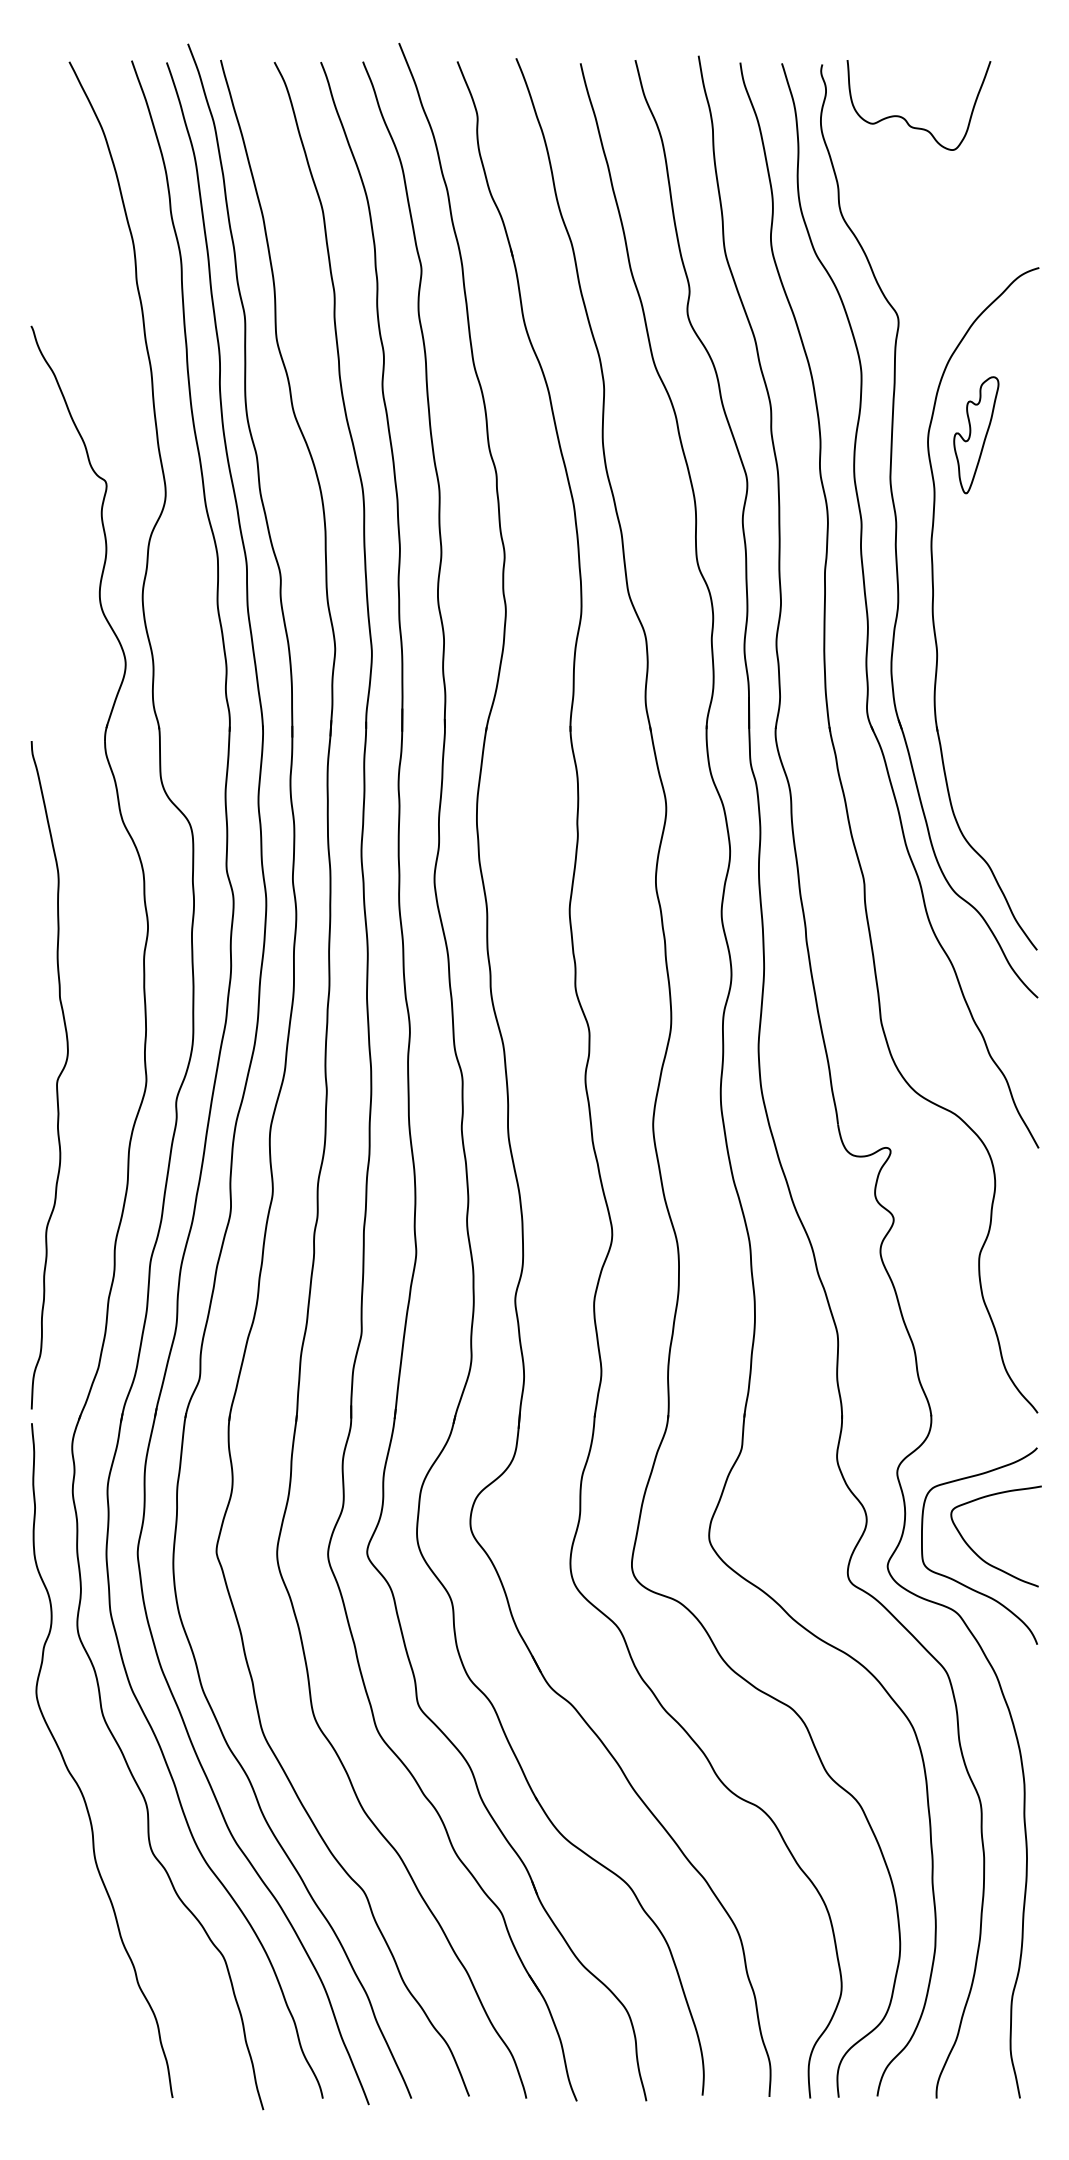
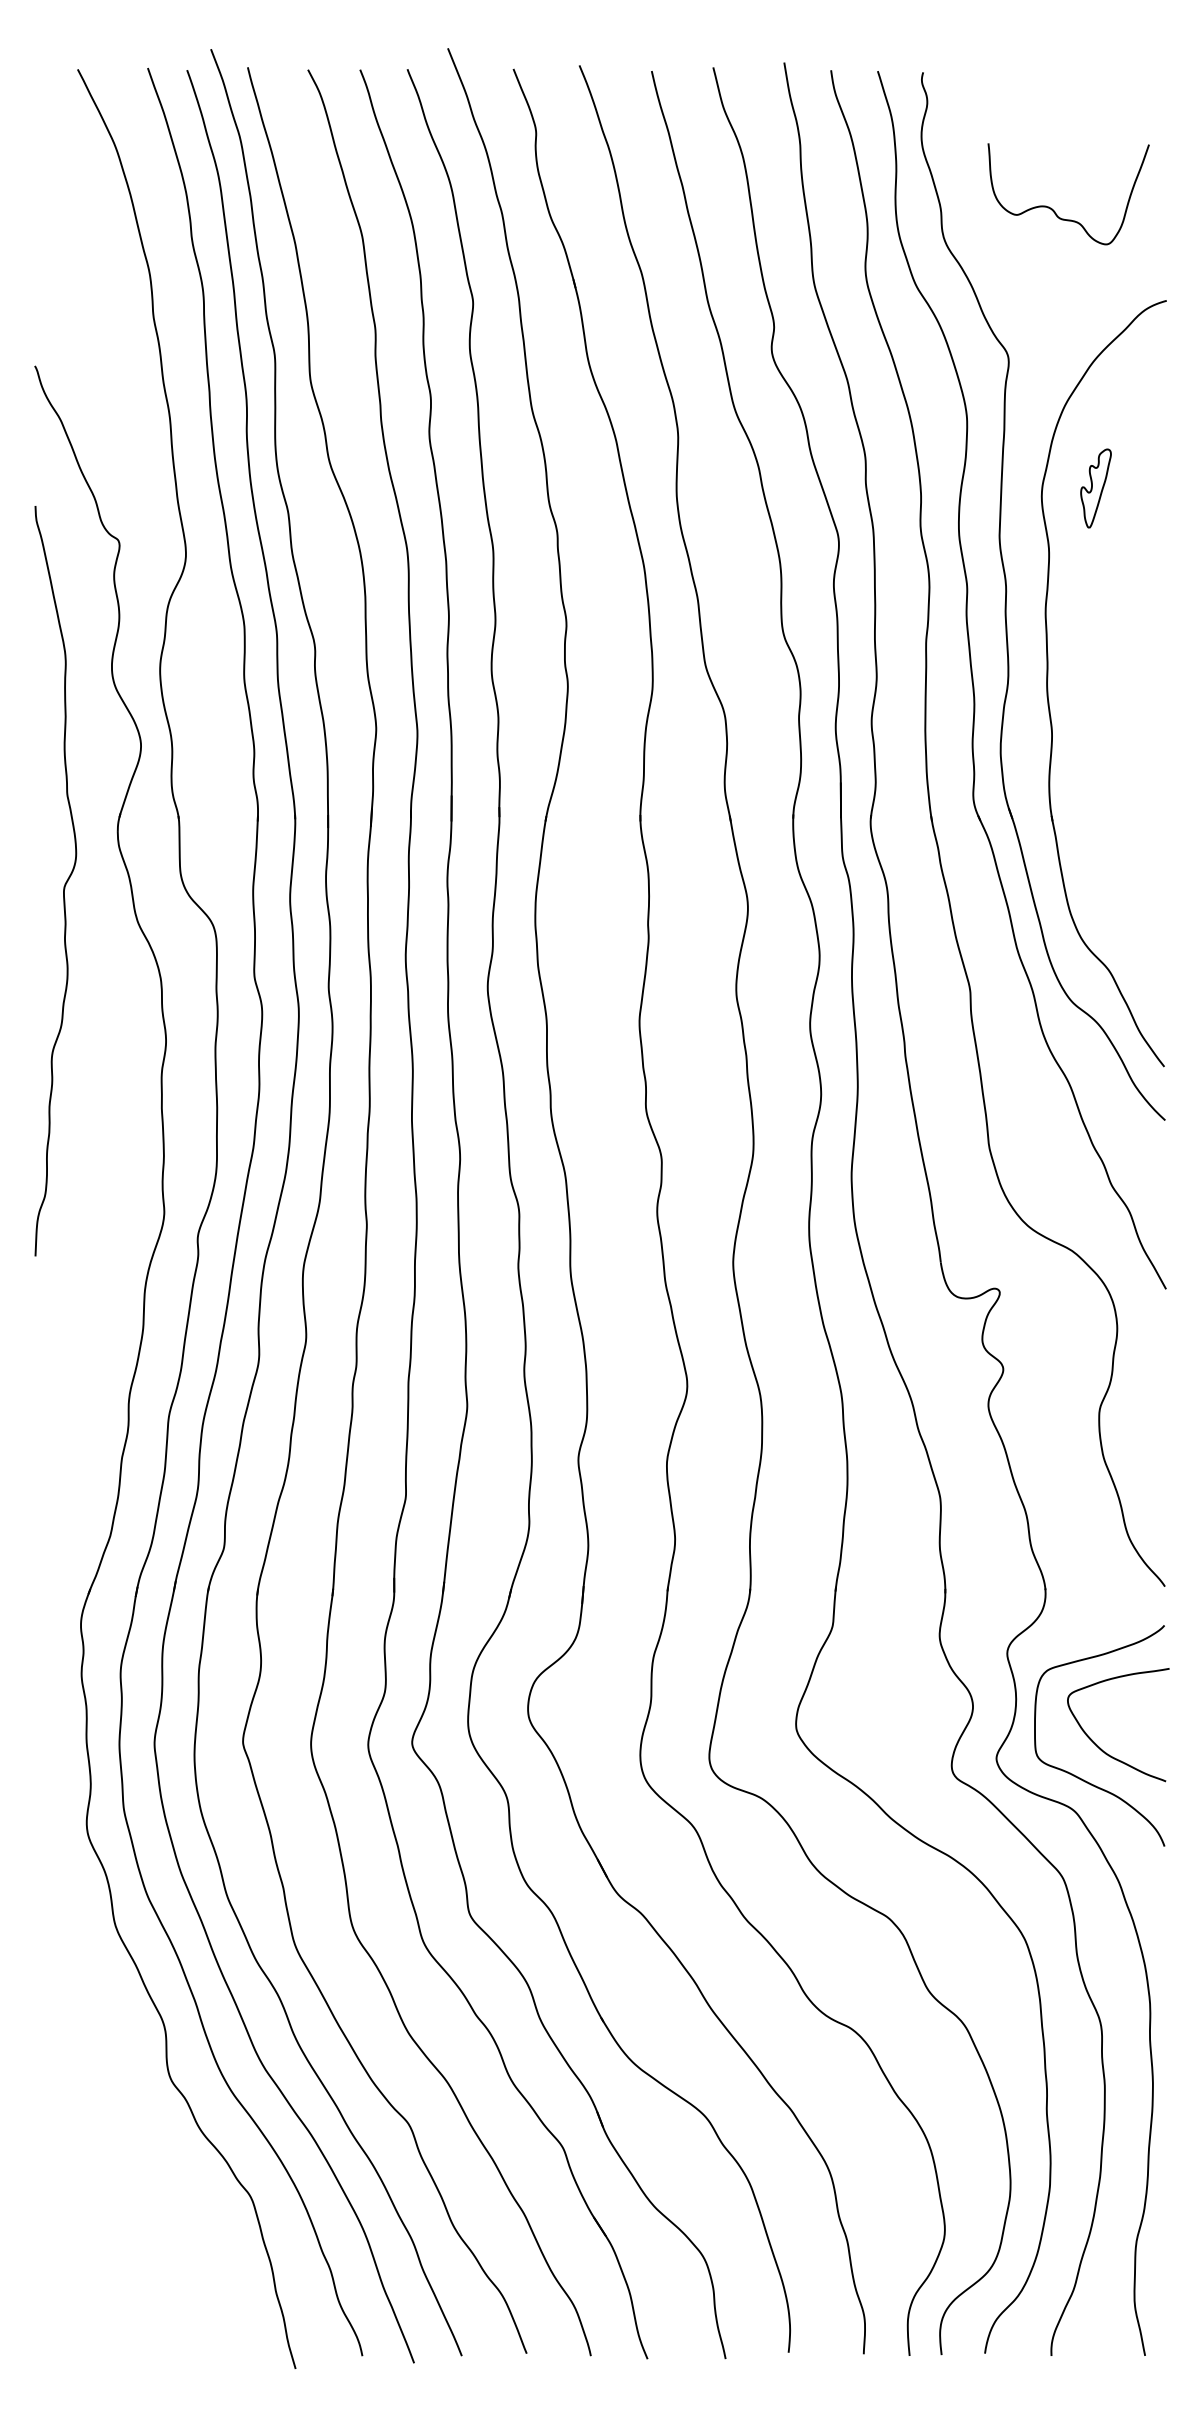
curve: (905, 118) -> (1053, 209), moved
part: (975, 435) -> (1095, 488), size x0.6
curve: (56, 1080) -> (63, 886), moved
curve: (75, 1779) -> (84, 1997), removed

